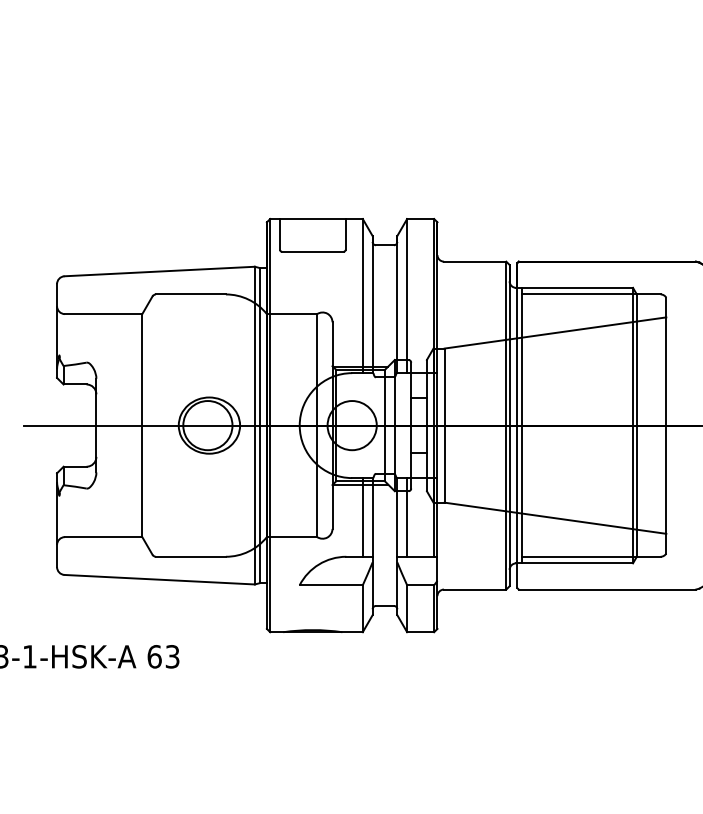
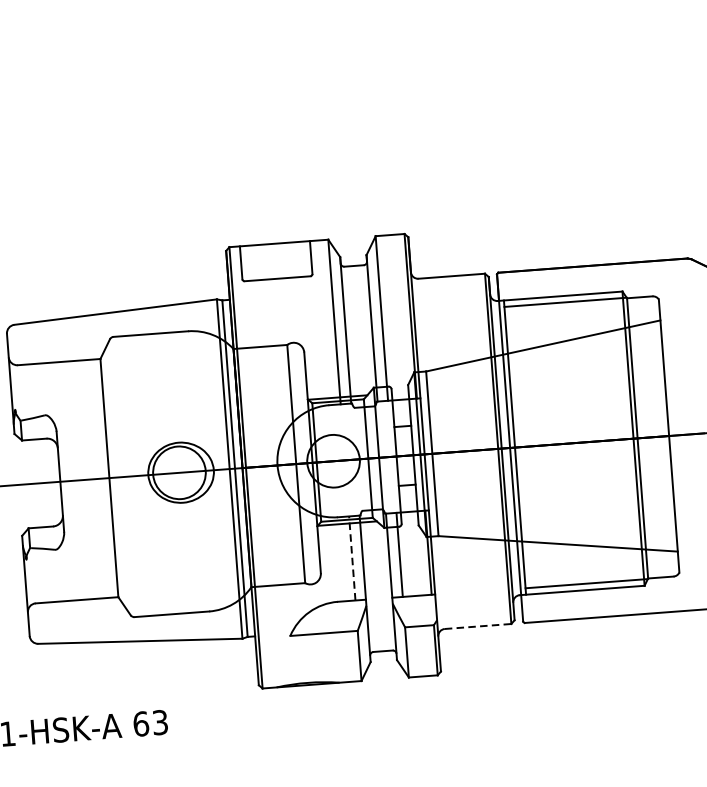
line: (362, 516) -> (351, 557), solid -> dashed
line: (475, 589) -> (478, 626), solid -> dashed

